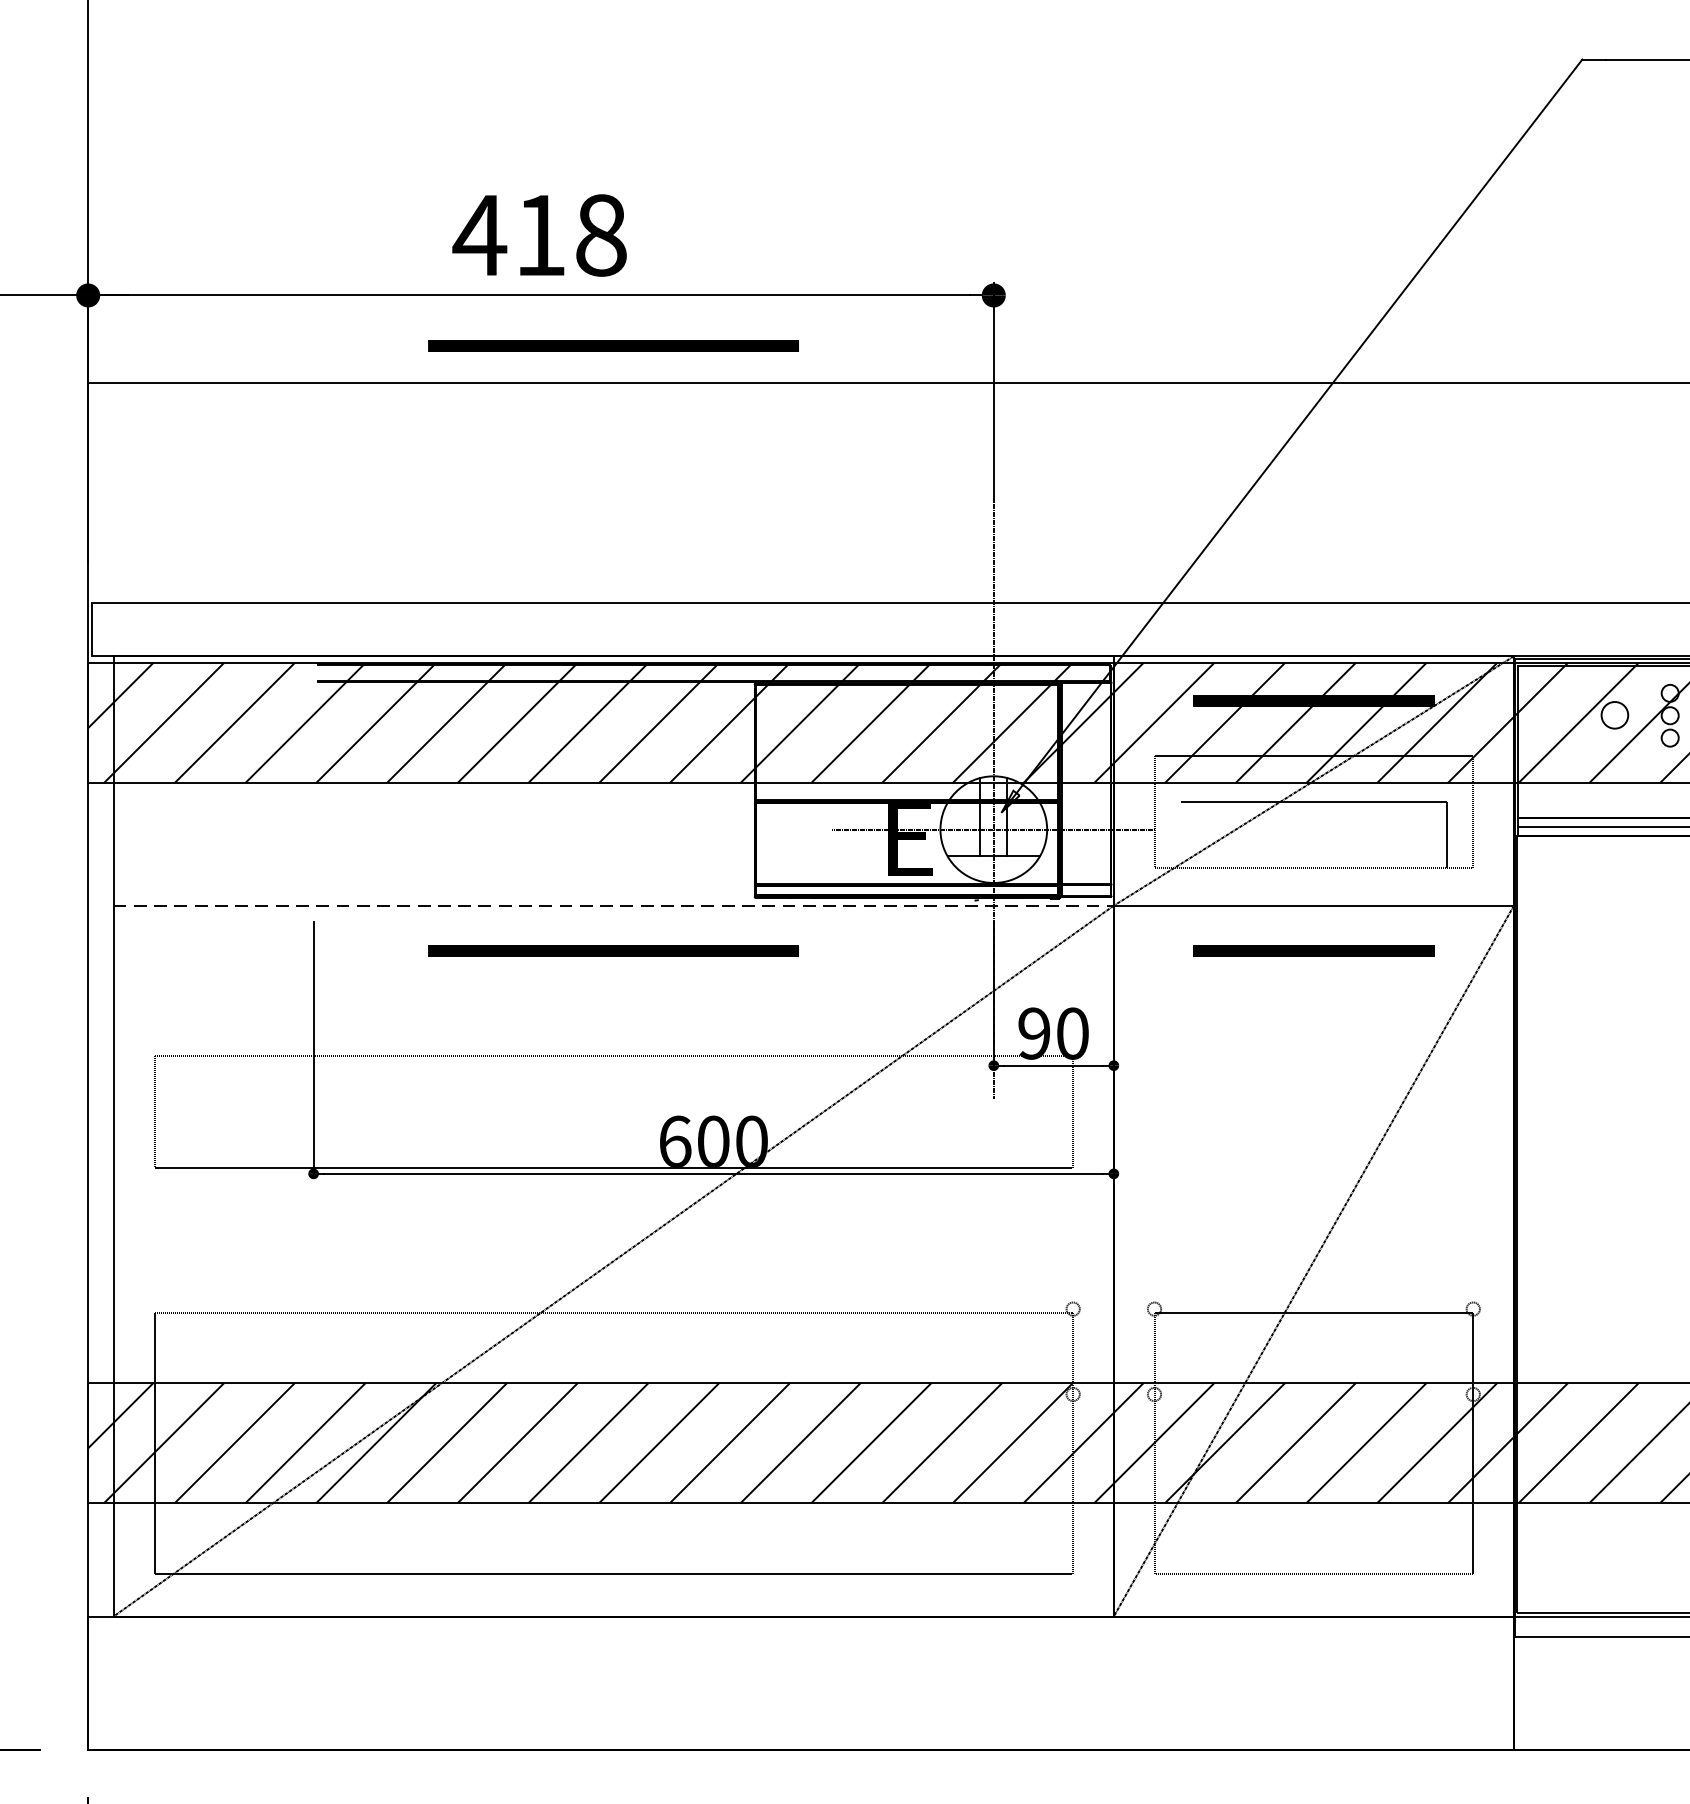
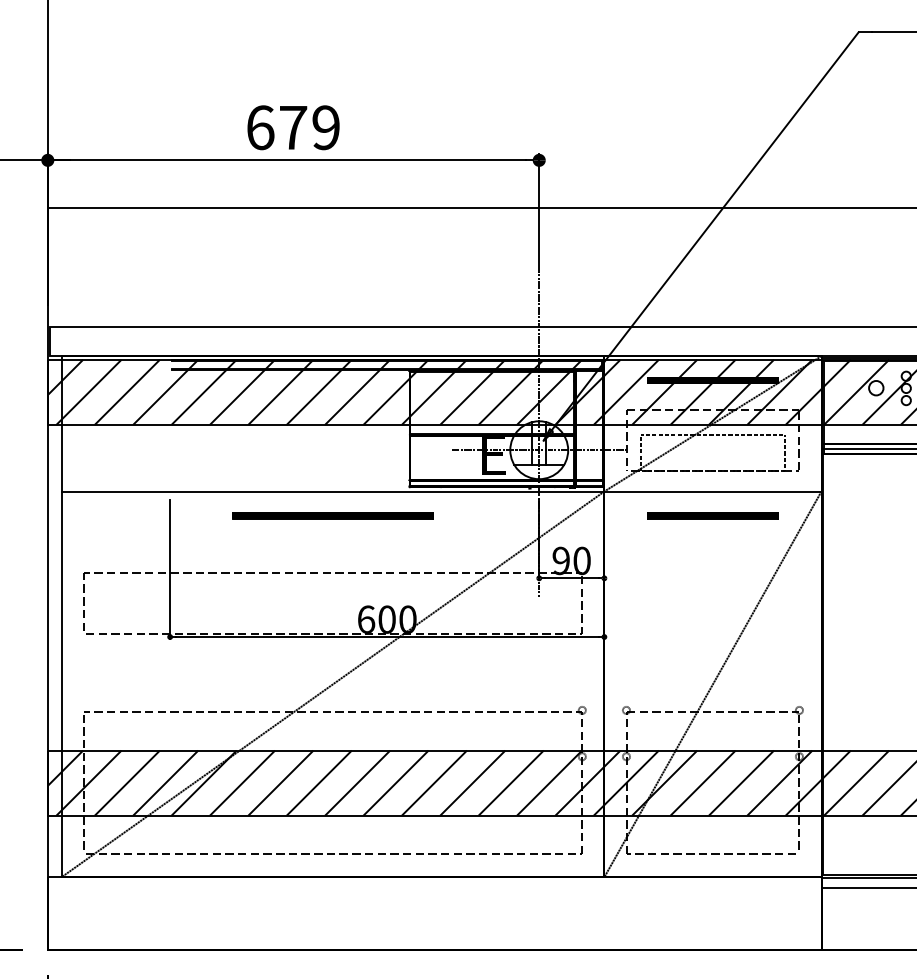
text: (539, 234) -> (292, 127), 418 -> 679
part: (612, 345) -> (332, 187), removed
line: (614, 905) -> (333, 491), dashed -> solid

